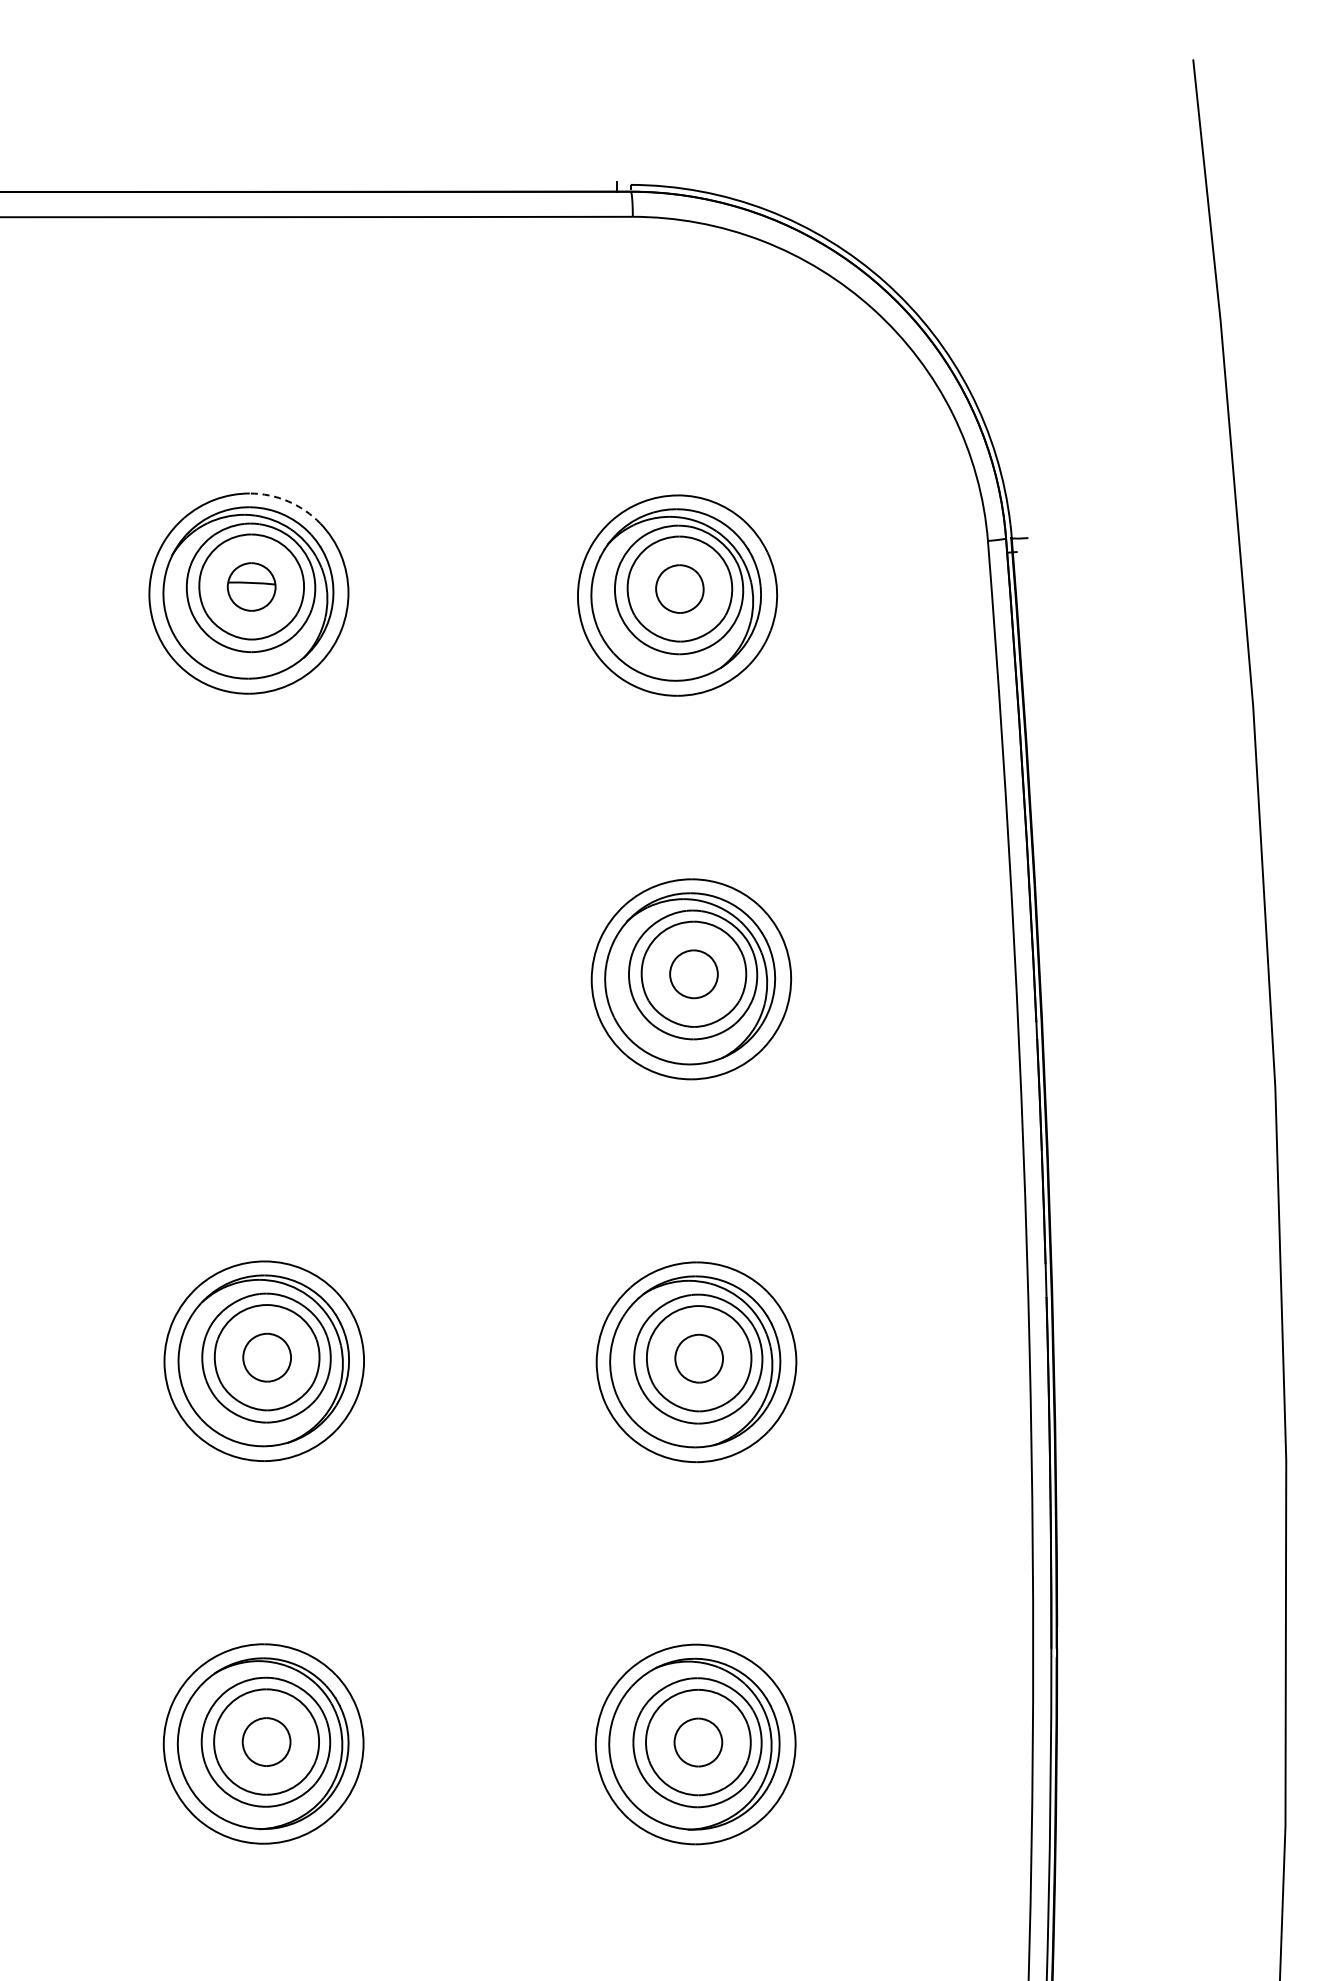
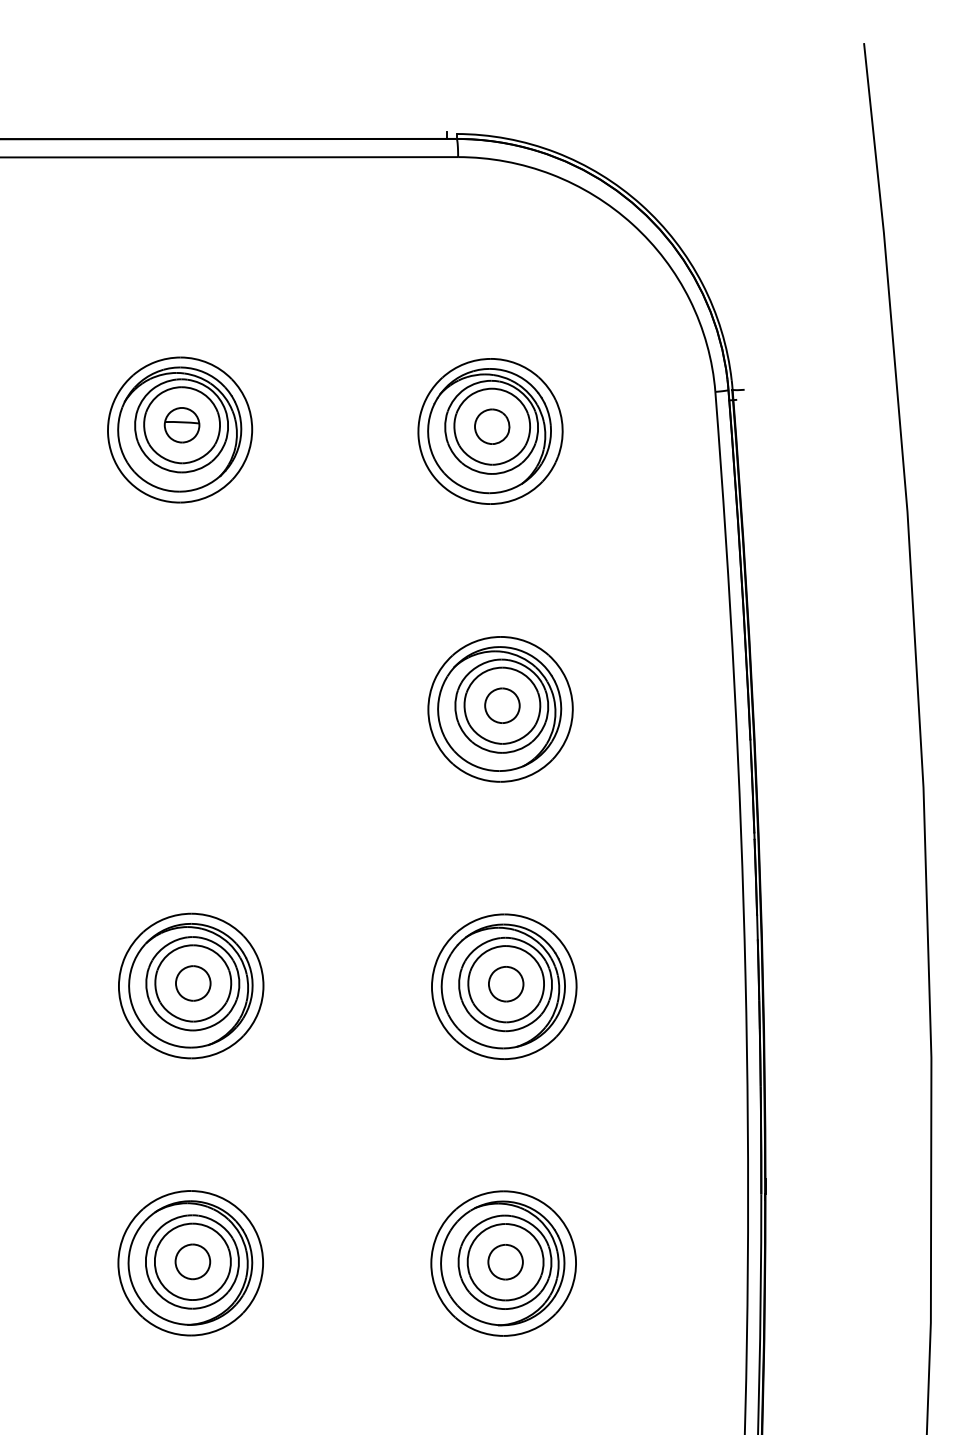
arc: (288, 501) -> (208, 363), dashed -> solid

